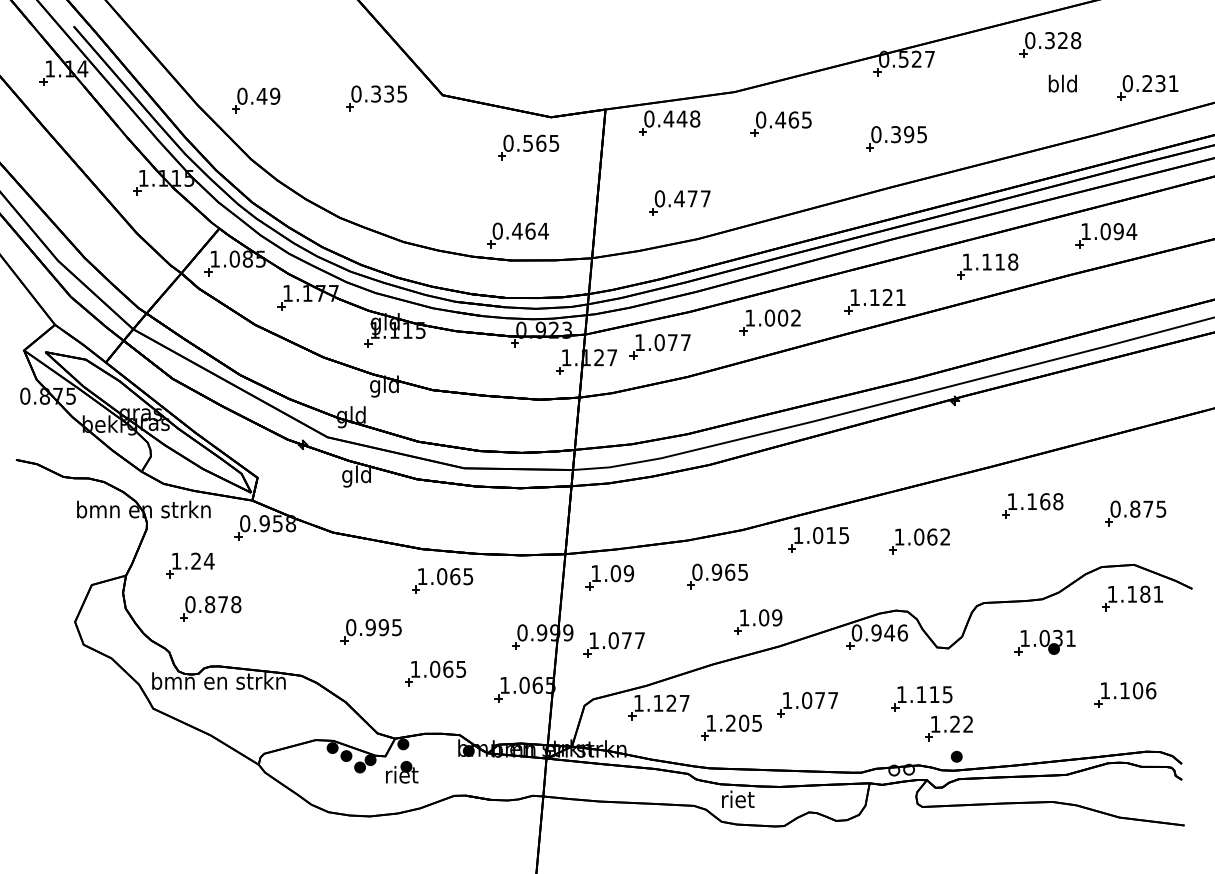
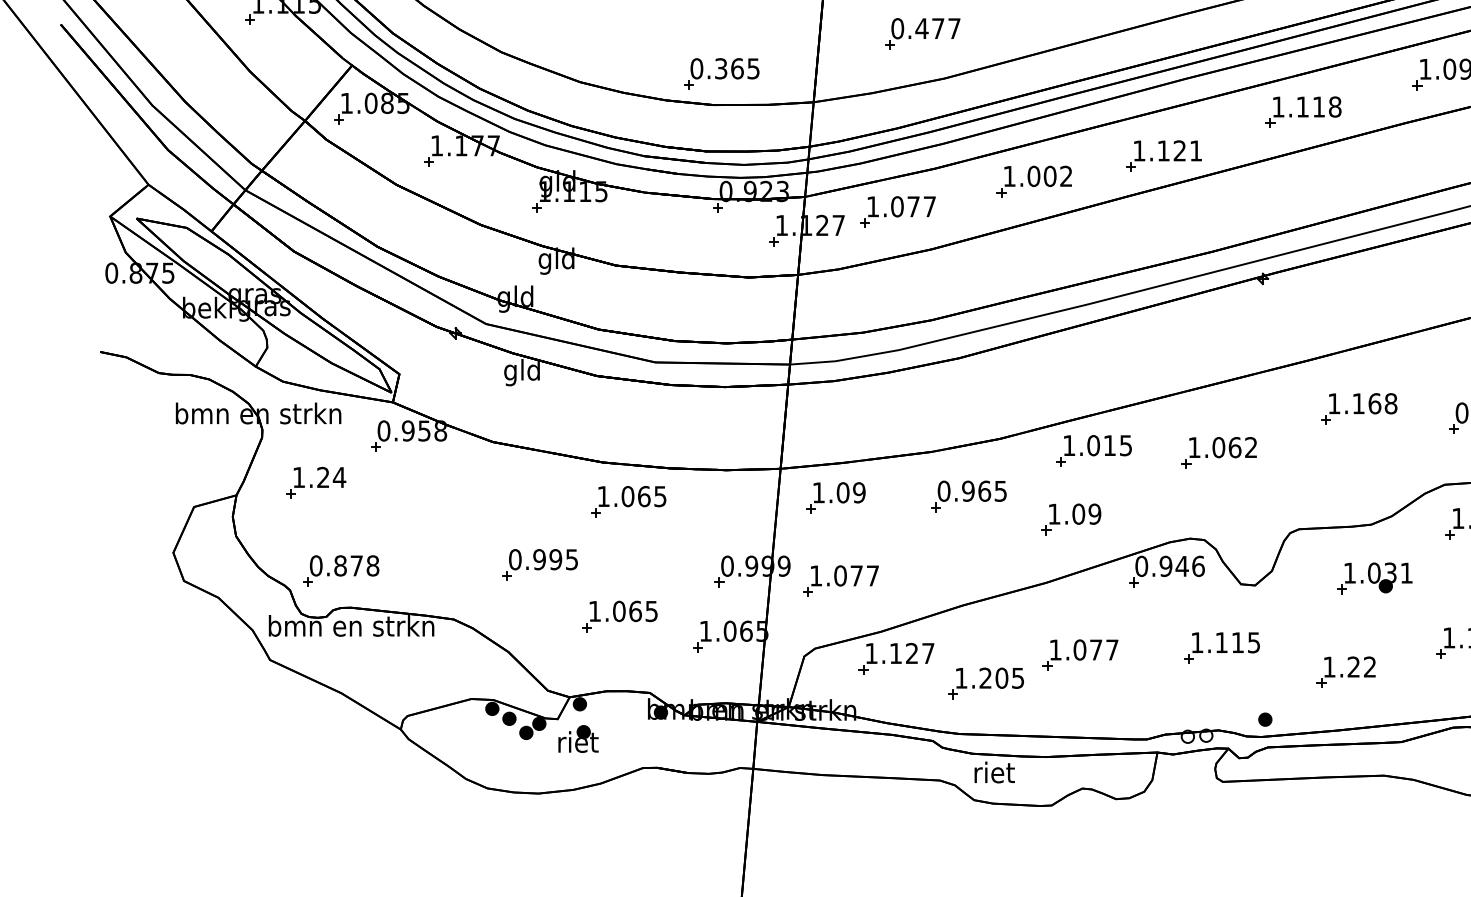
text: (530, 230) -> (737, 67), 0.464 -> 0.365
part: (210, 608) -> (341, 570), moved
part: (758, 621) -> (1071, 518), moved
part: (948, 728) -> (1345, 672), moved

